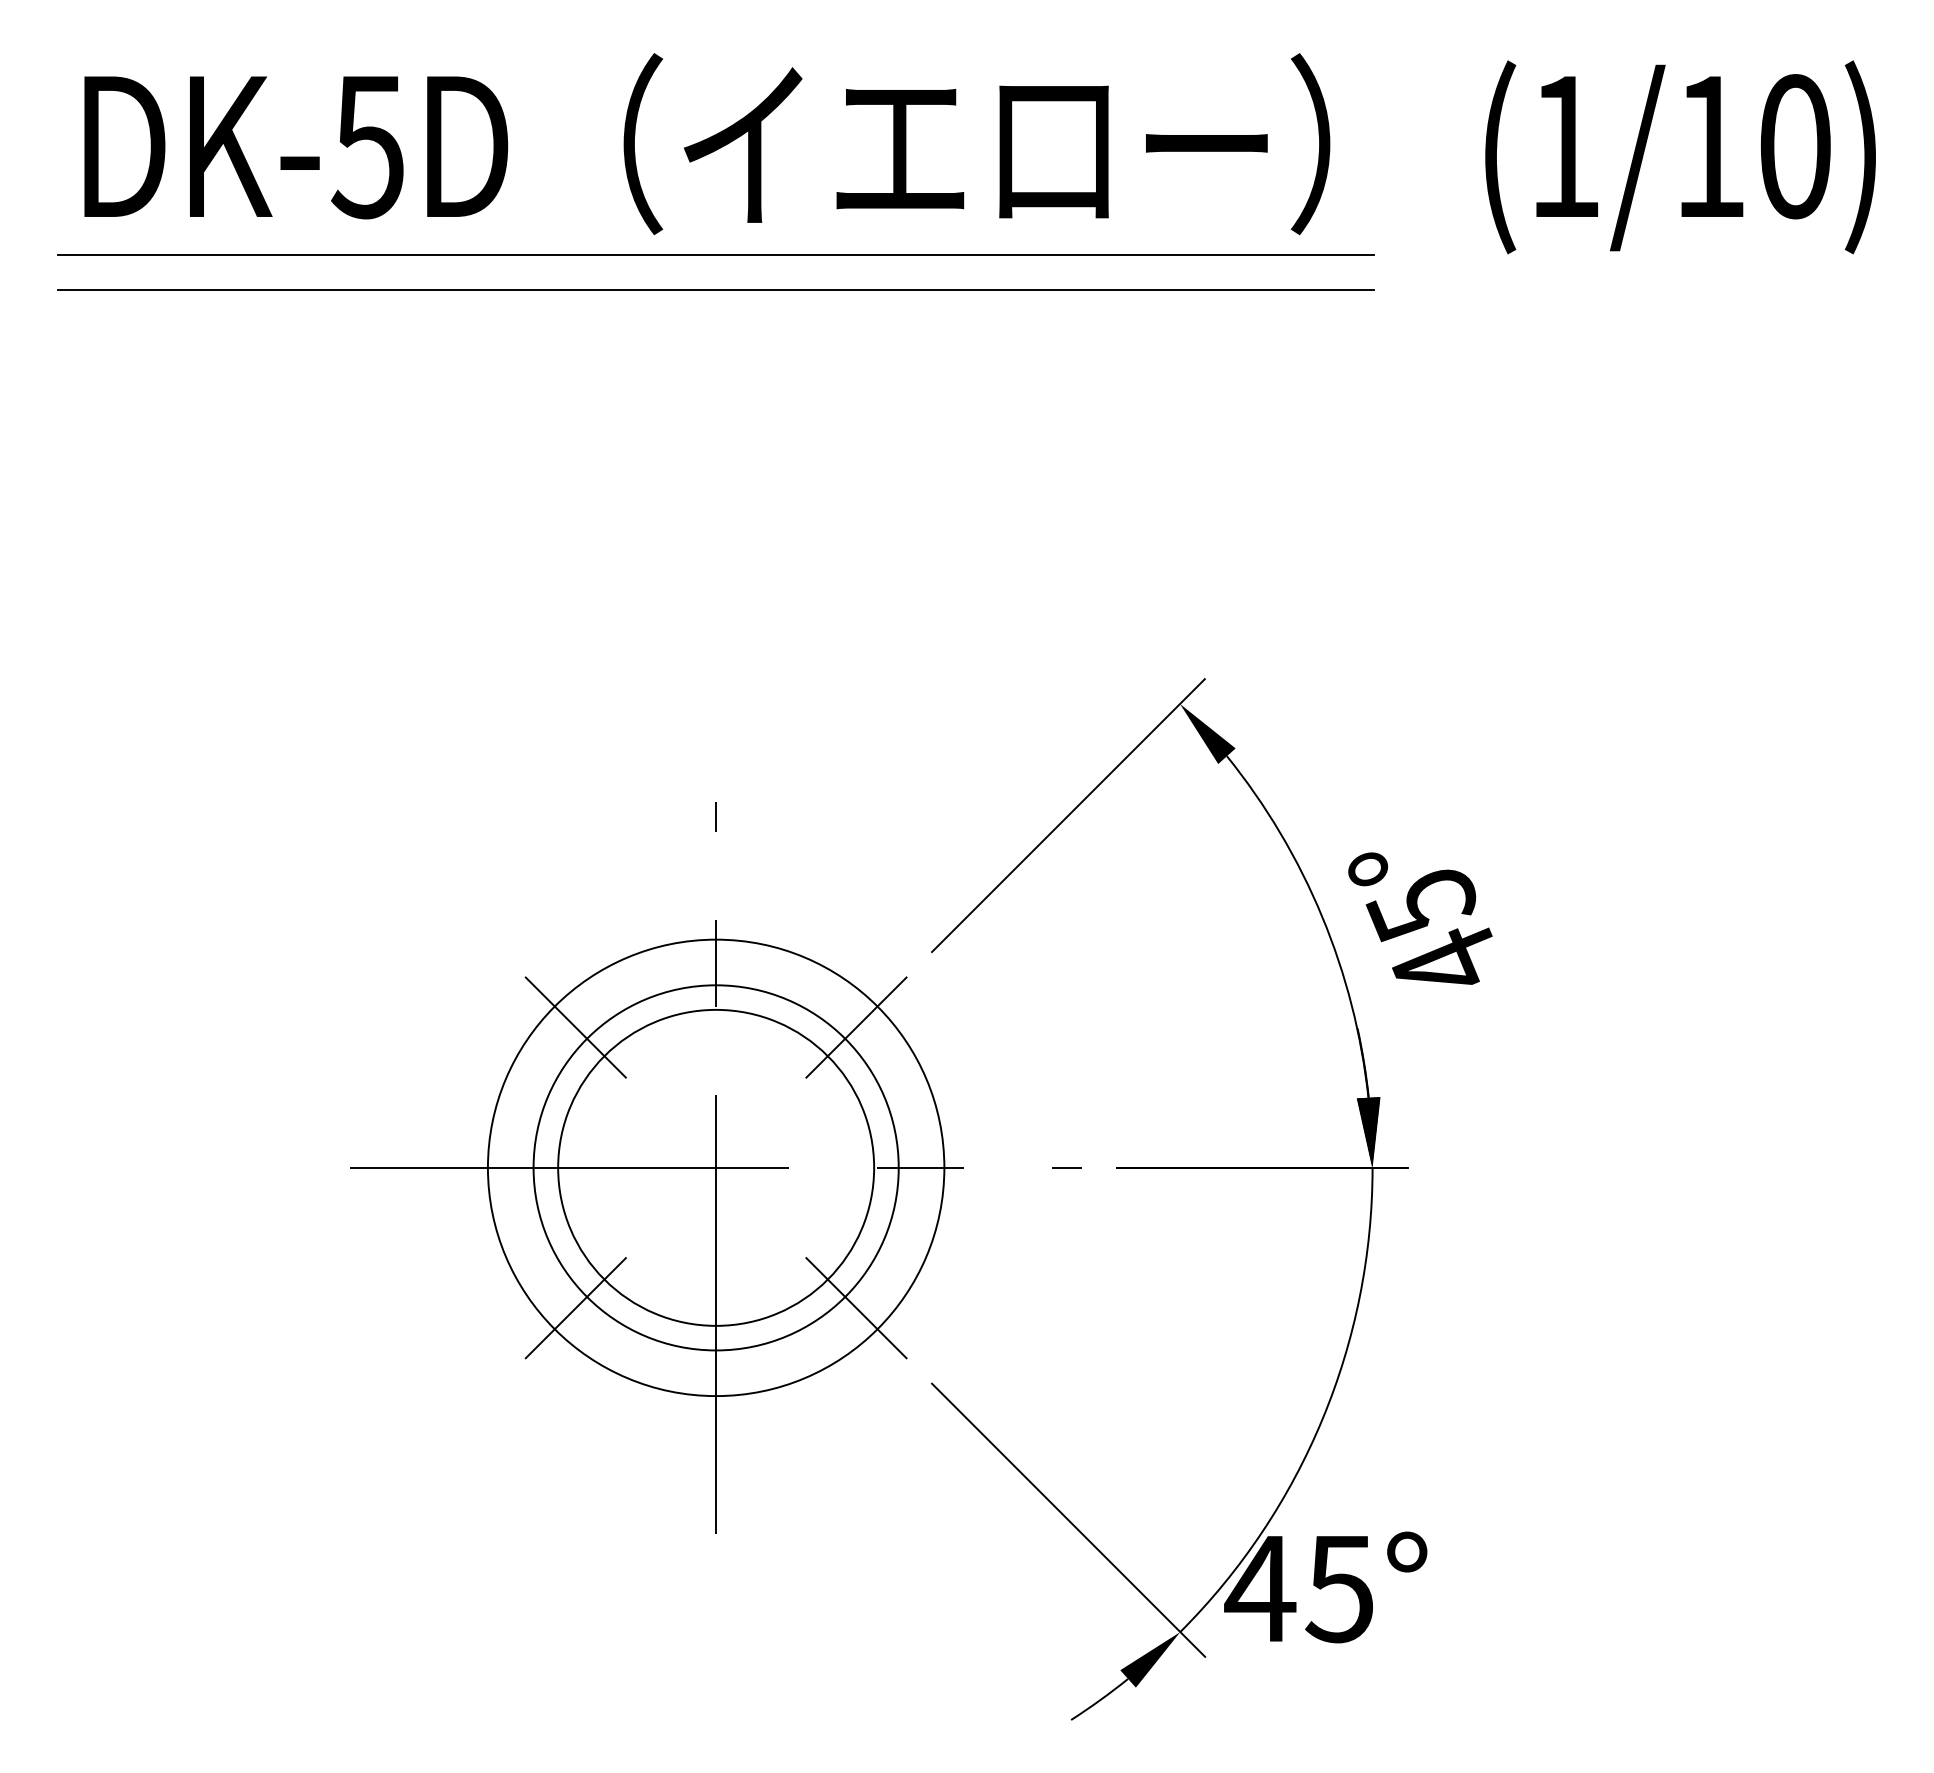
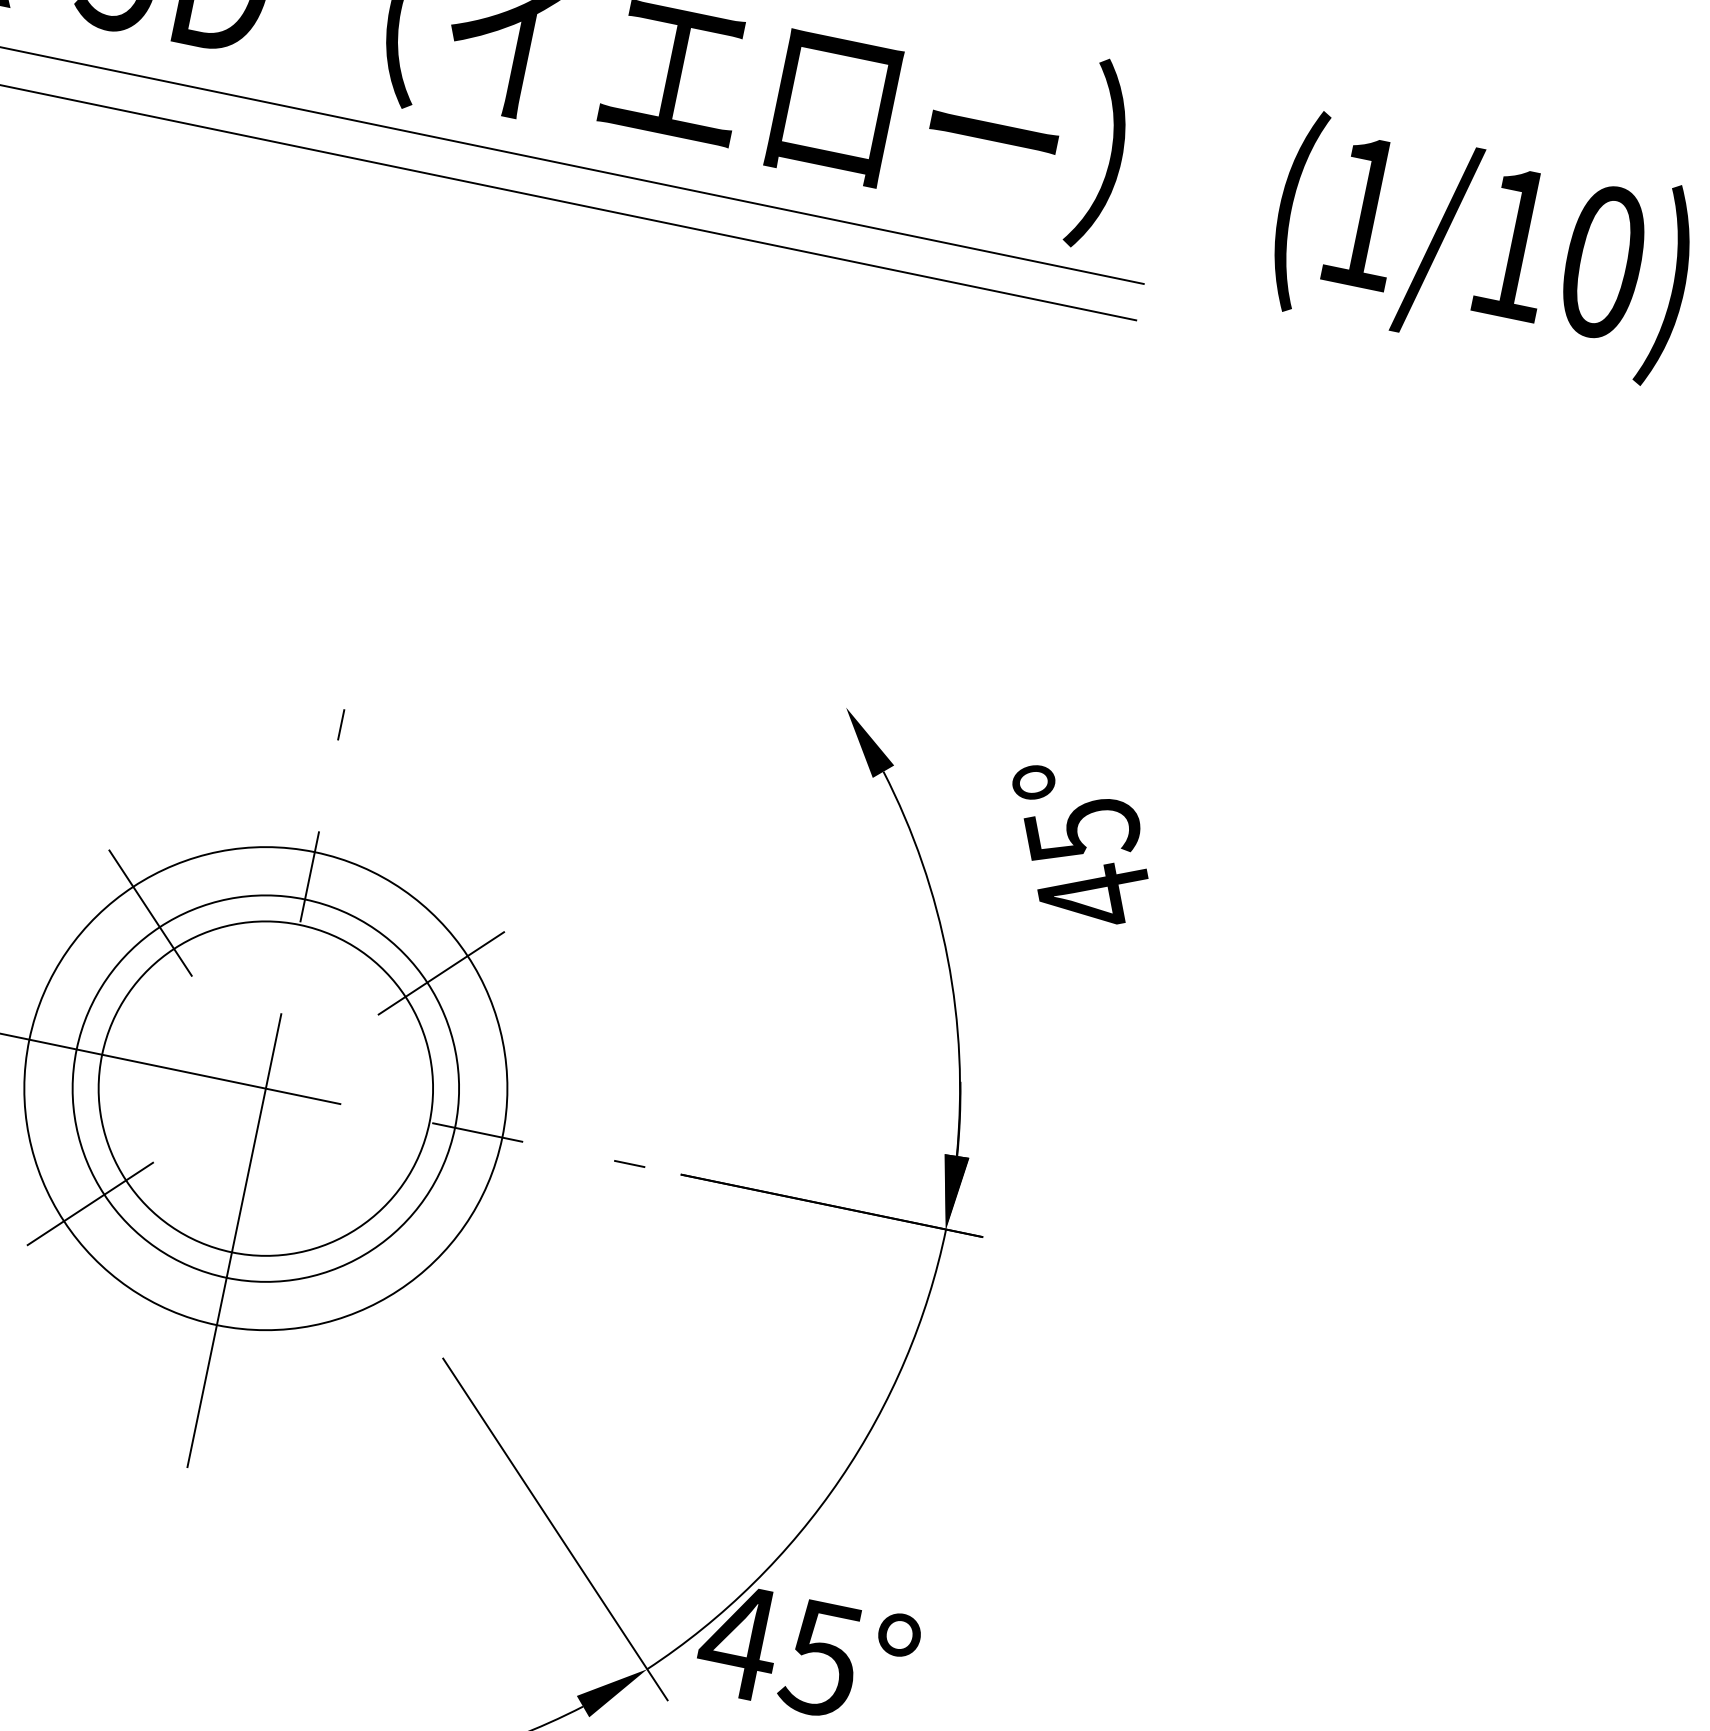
line: (1068, 815) -> (706, 799), removed
text: (1420, 918) -> (1077, 844), moved
line: (856, 1307) -> (381, 1263), removed

